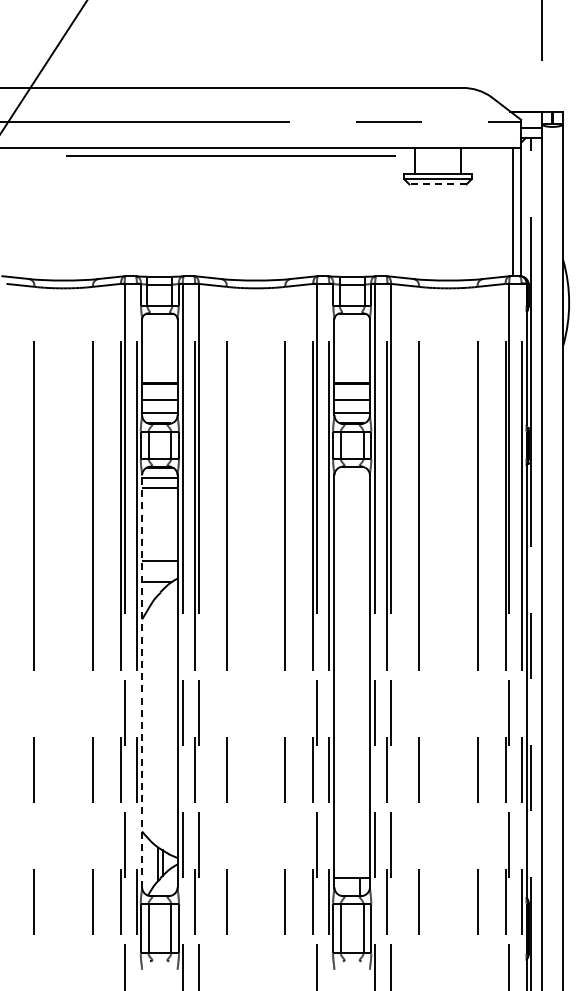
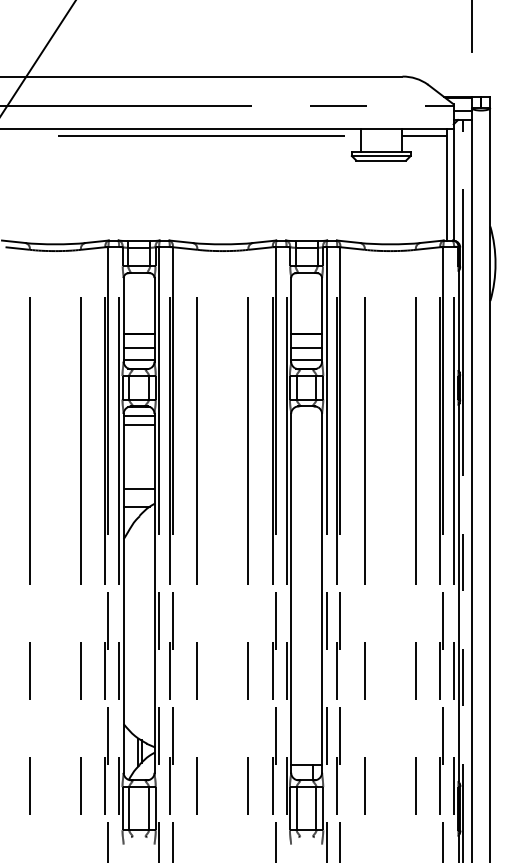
line: (487, 156) -> (424, 136), added
line: (437, 184) -> (380, 160), dashed -> solid
line: (142, 680) -> (124, 592), dashed -> solid

